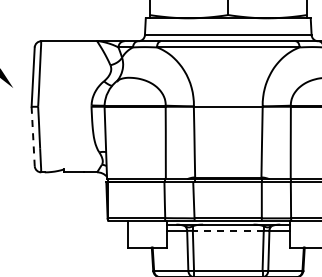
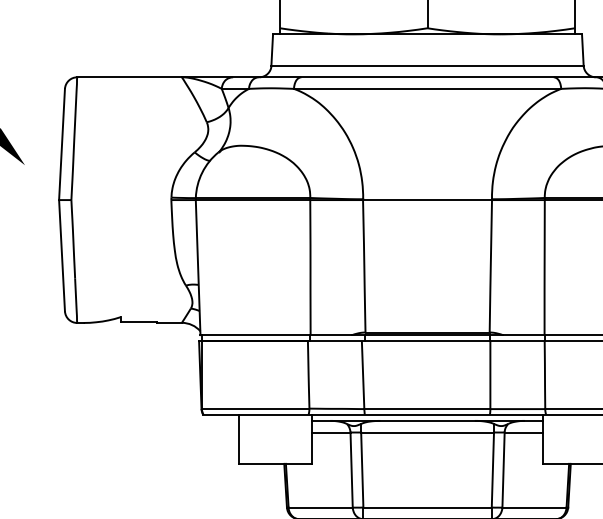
line: (33, 136) -> (62, 255), dashed -> solid
line: (227, 230) -> (426, 431), dashed -> solid

